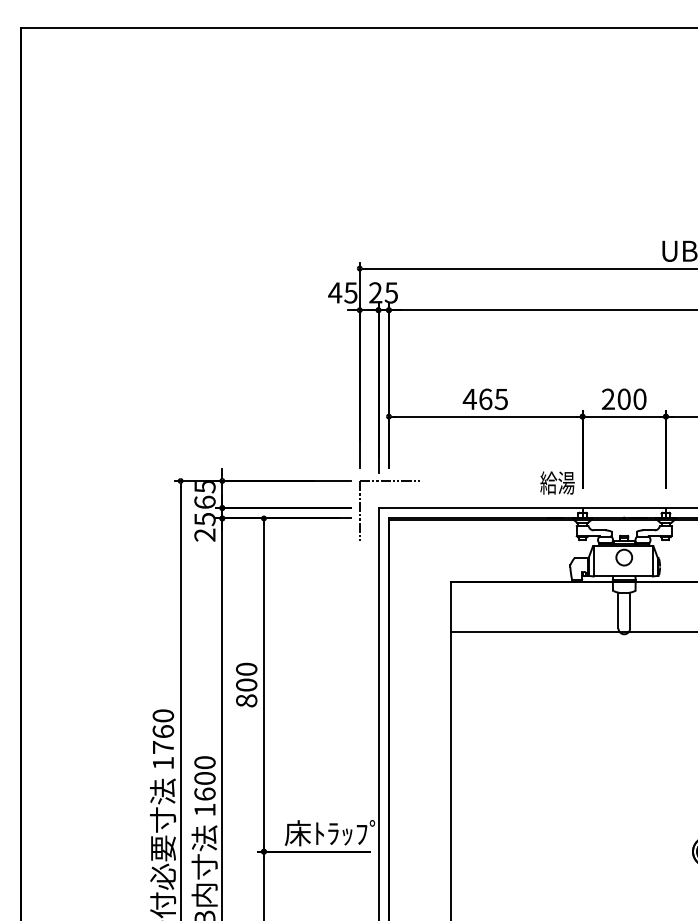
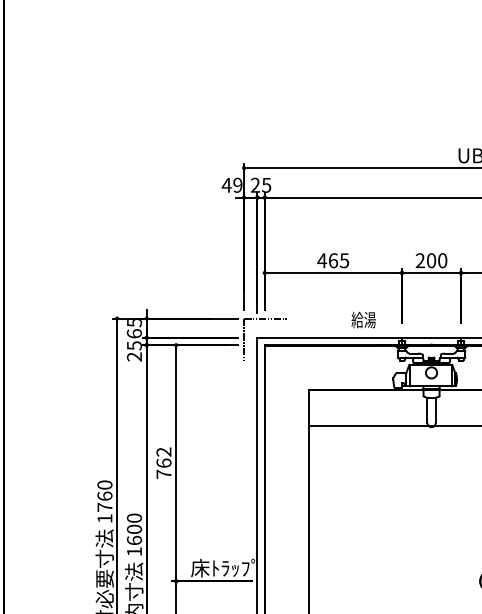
text: (350, 292) -> (237, 185), 45 -> 49
text: (557, 482) -> (363, 319), moved
text: (246, 684) -> (163, 462), 800 -> 762

